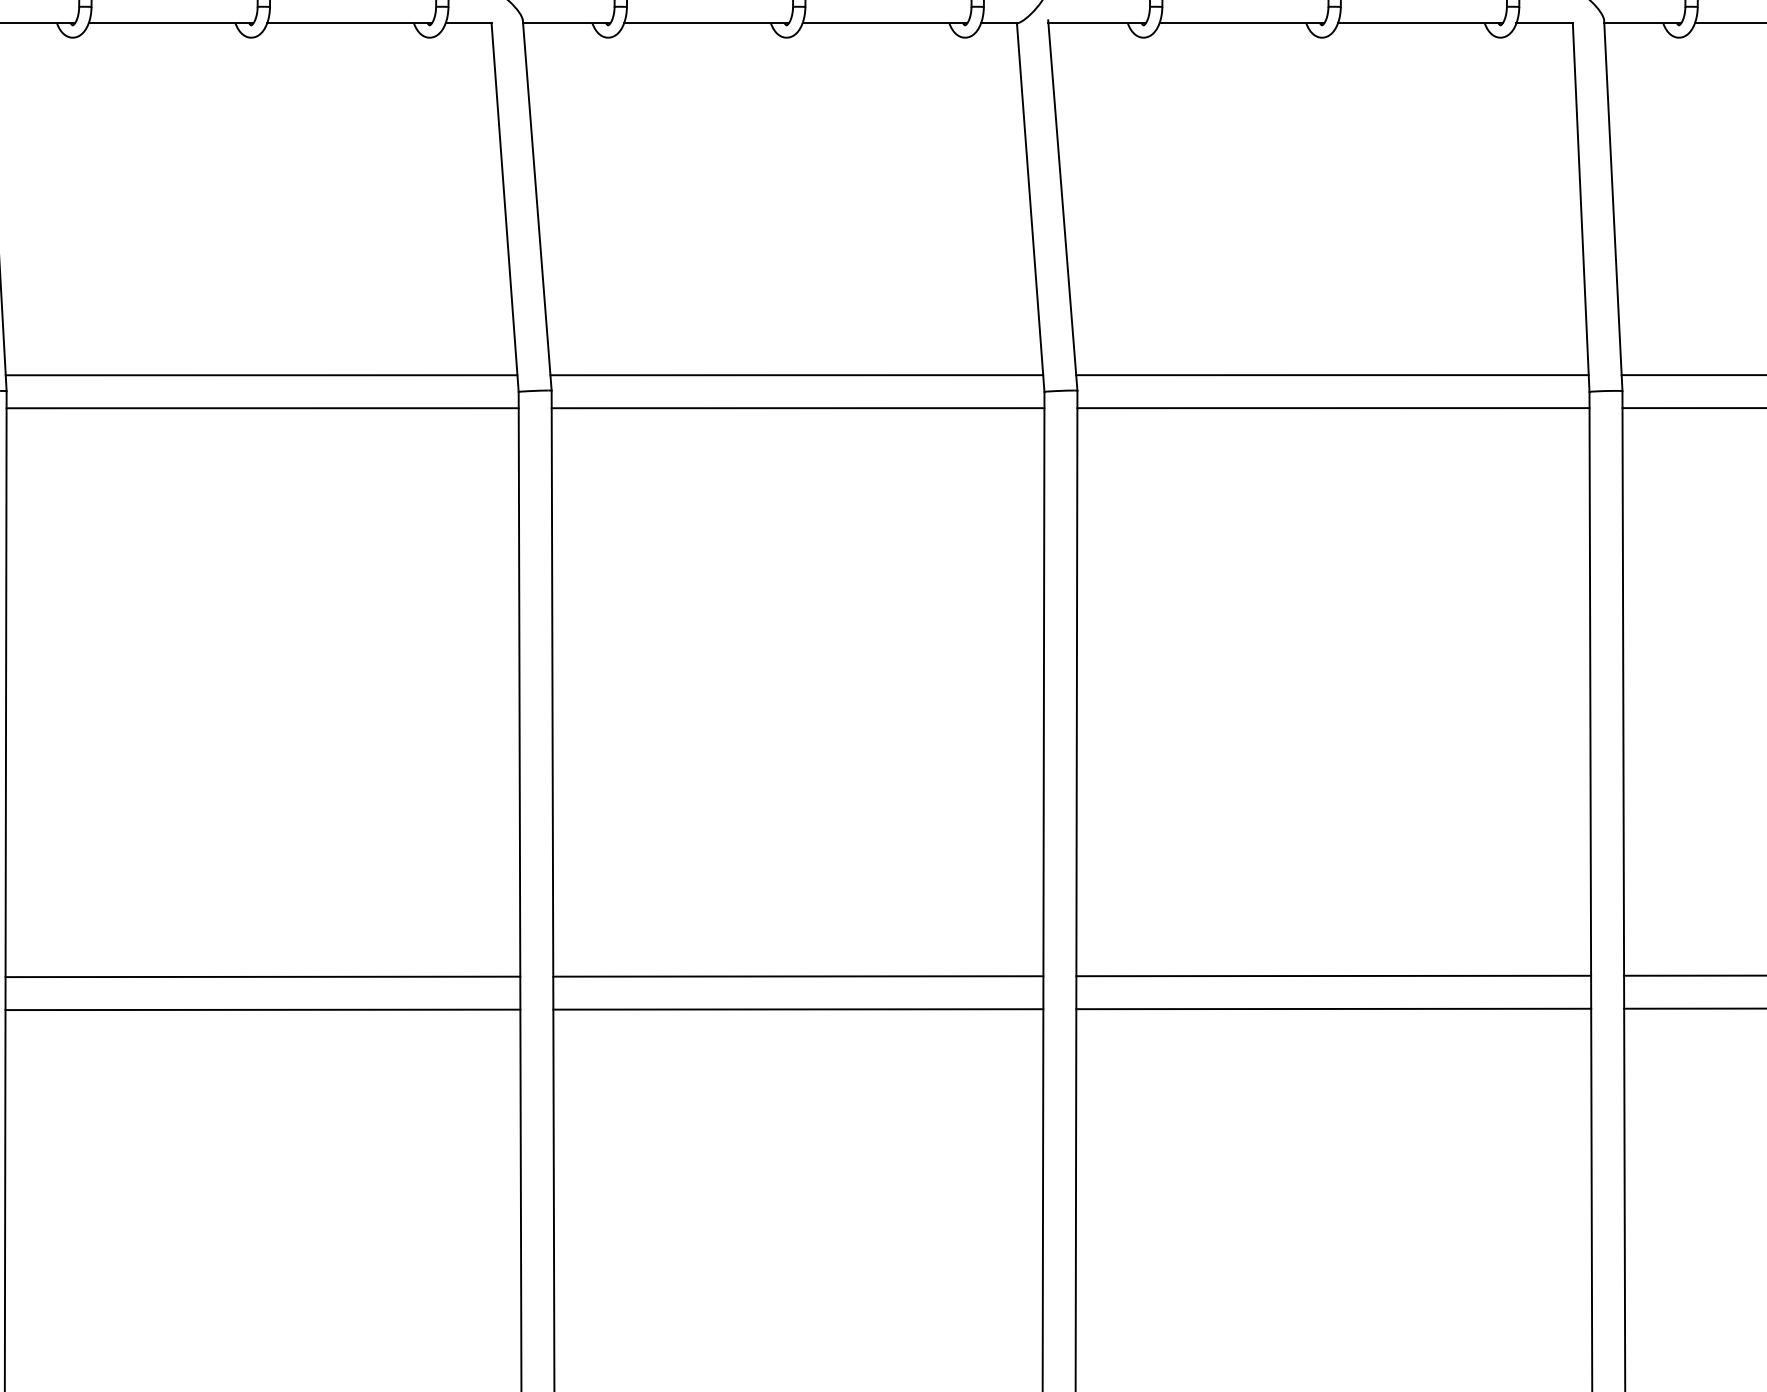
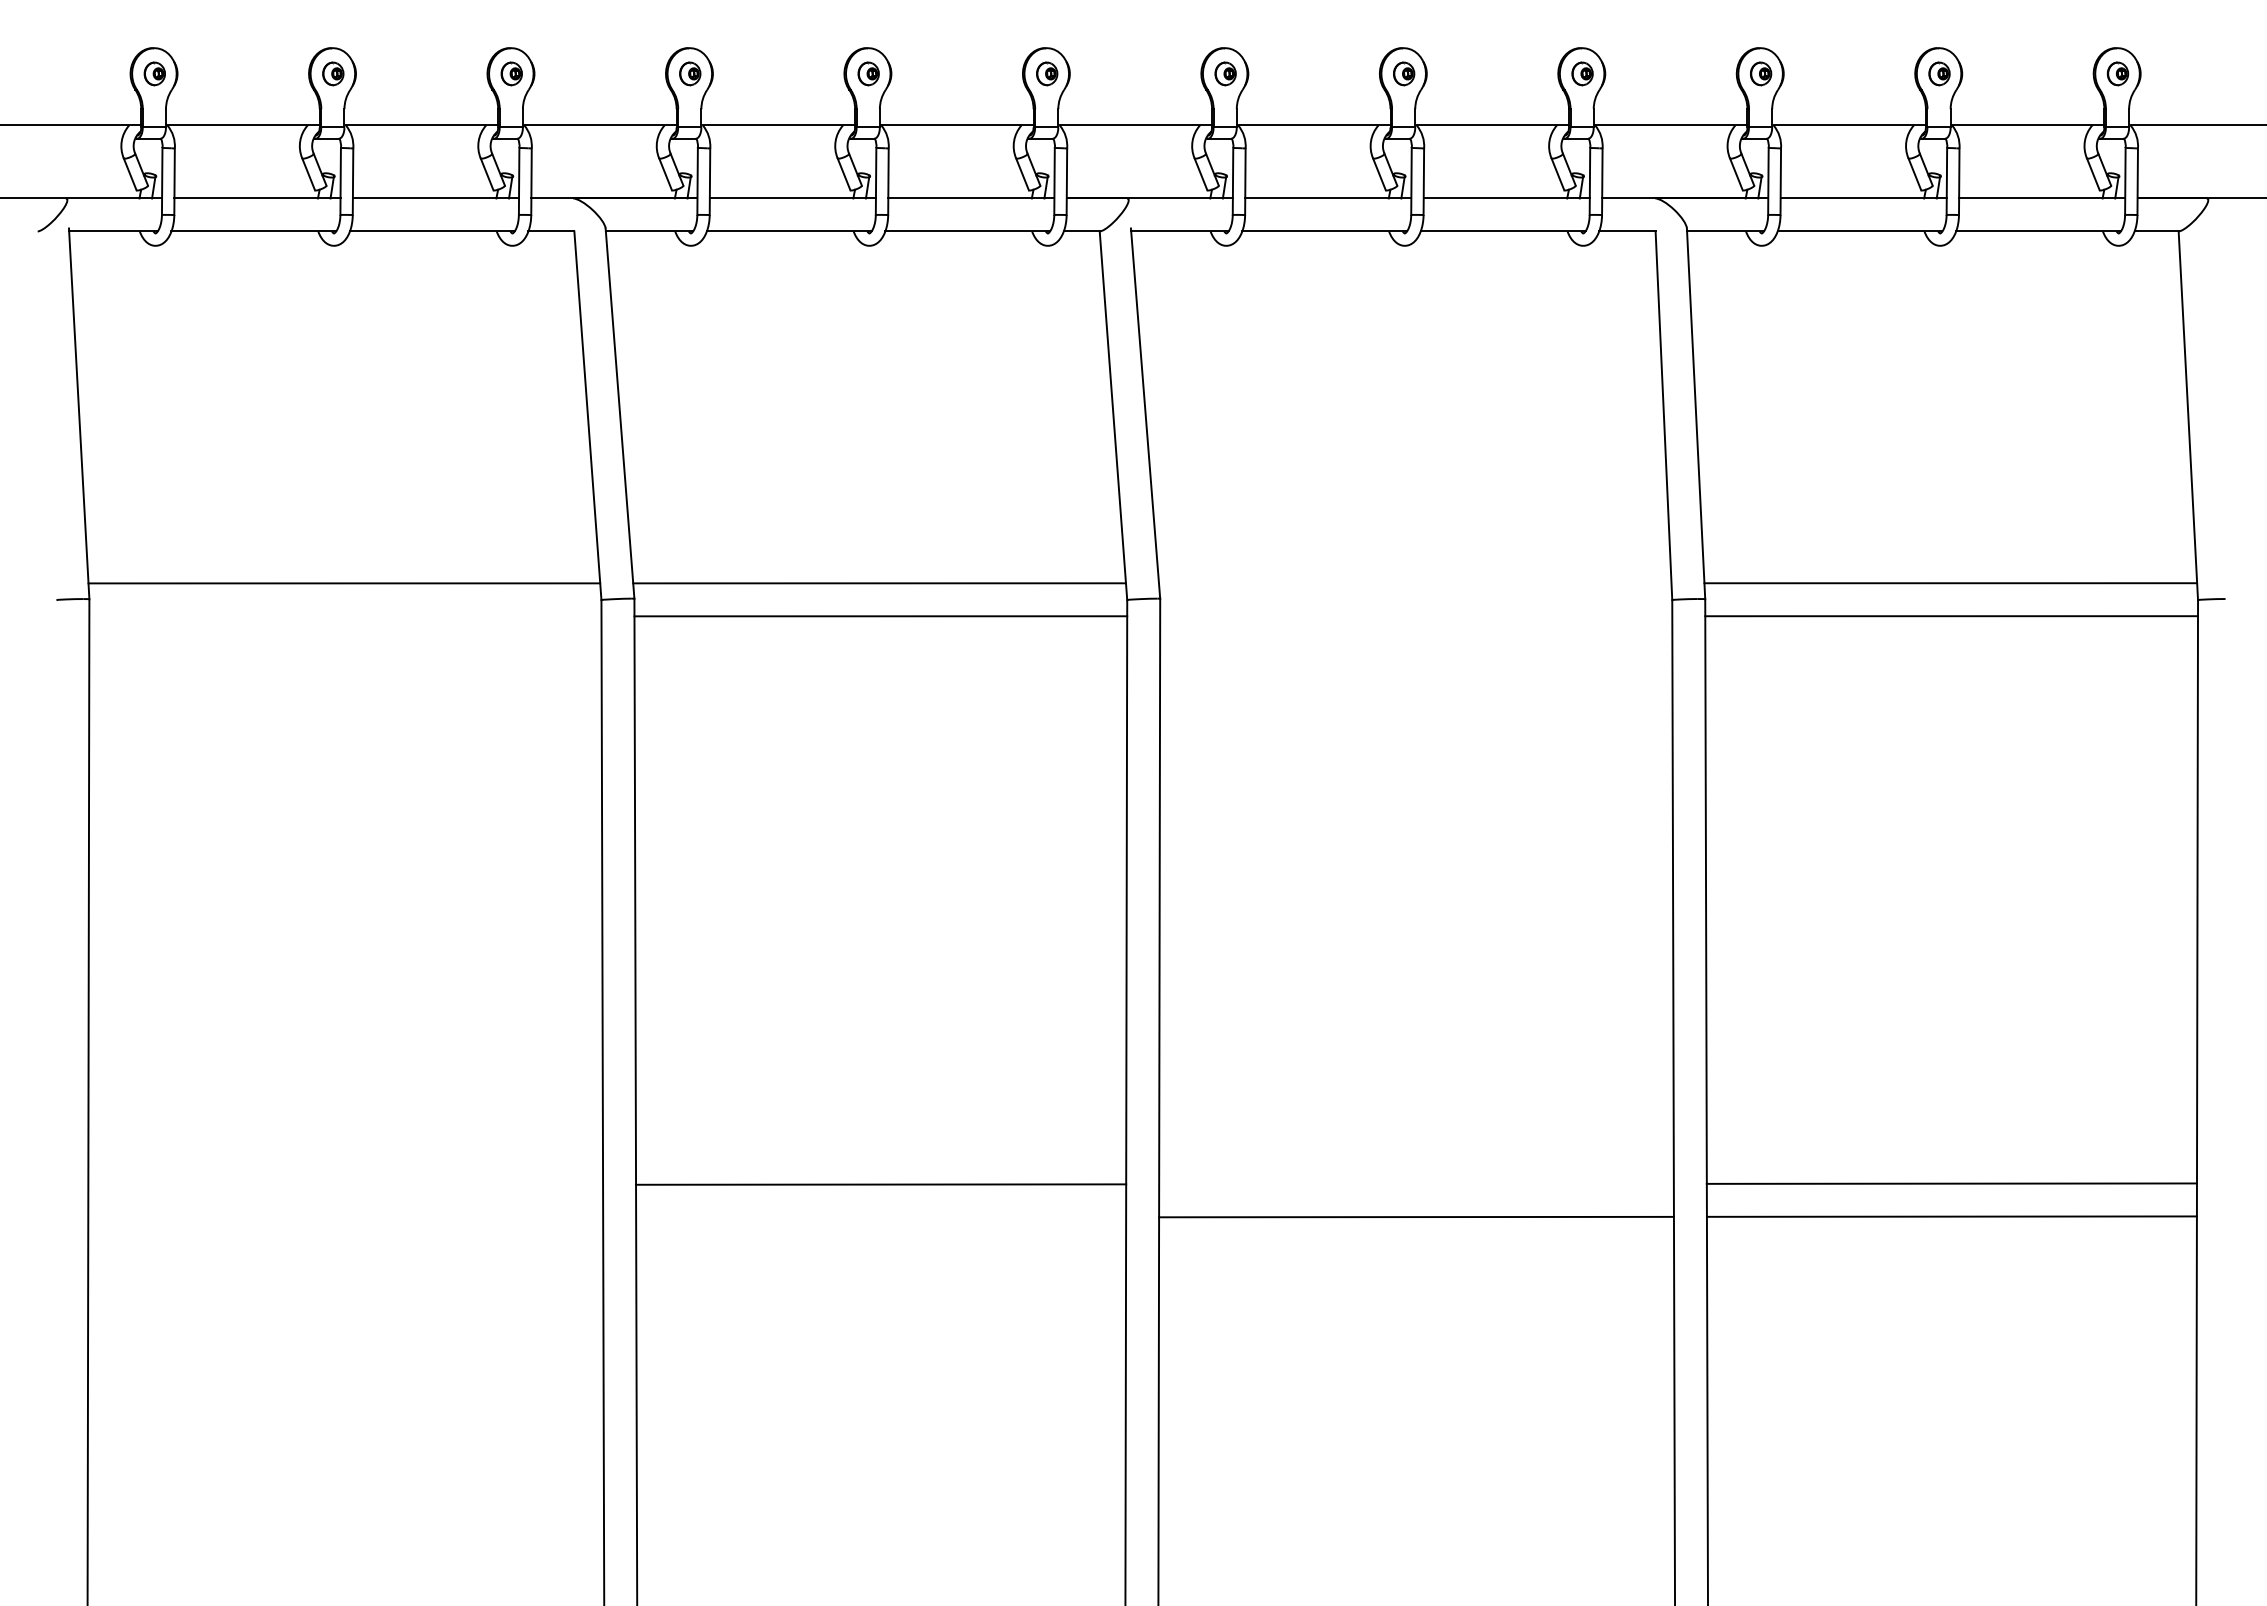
line: (1331, 375) -> (1414, 583), removed
line: (262, 408) -> (345, 616), removed
line: (1333, 408) -> (1416, 616), removed
line: (1333, 975) -> (1416, 1183), removed
line: (262, 976) -> (345, 1184), removed
line: (262, 1009) -> (345, 1217), removed
line: (798, 1009) -> (881, 1217), removed

